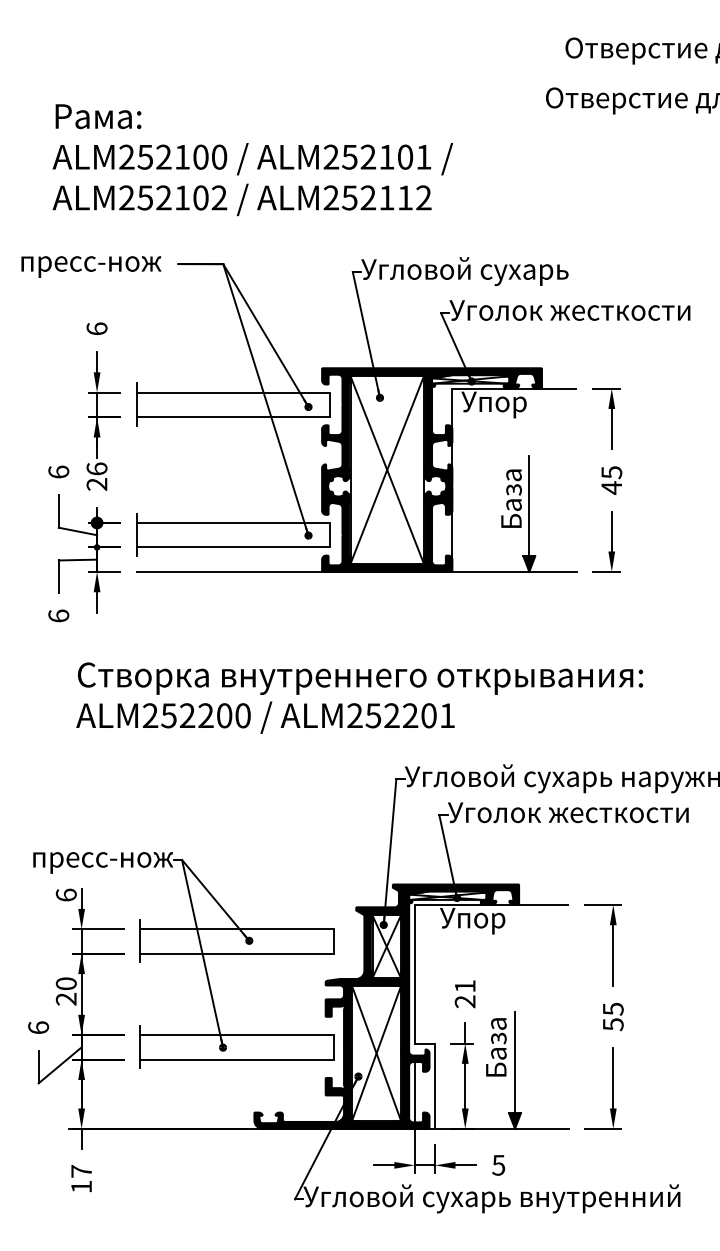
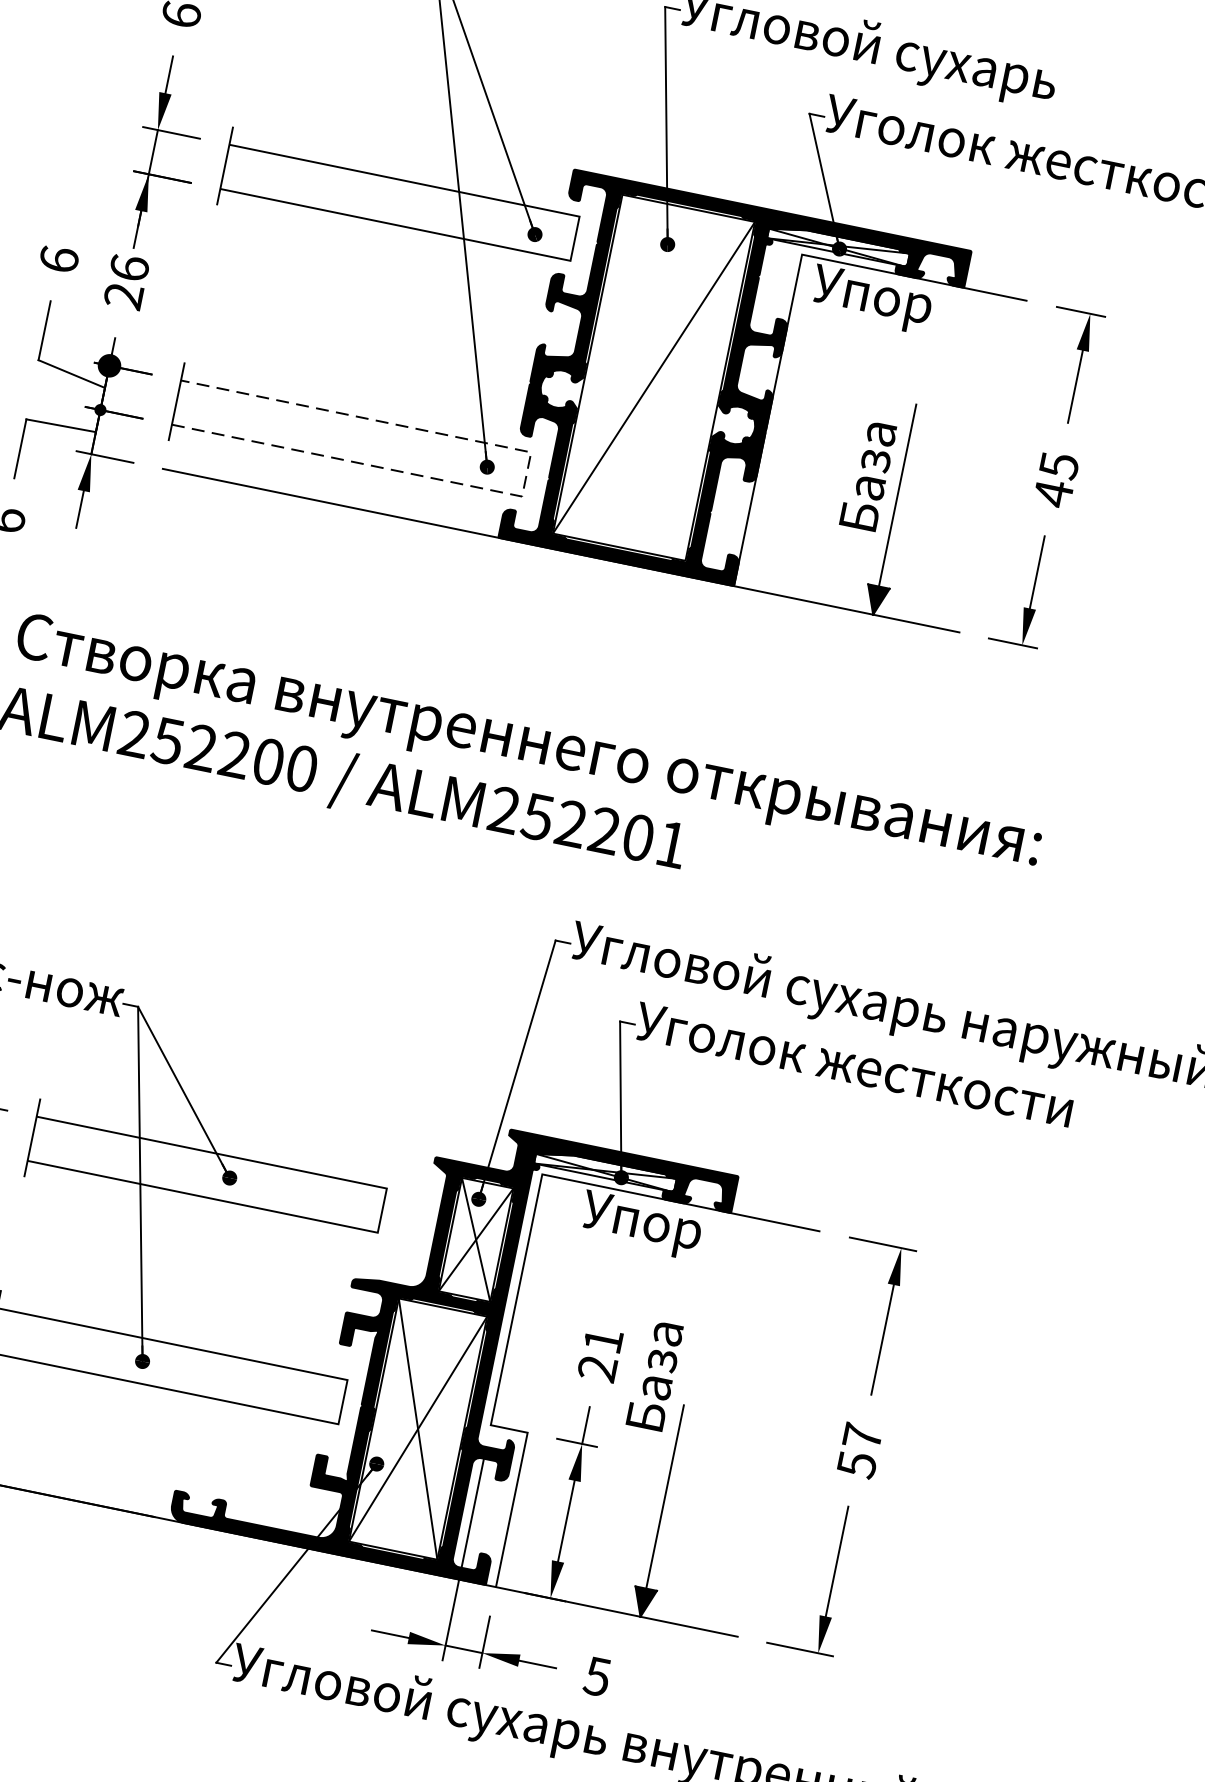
line: (386, 469) -> (652, 376), removed
line: (330, 534) -> (527, 473), solid -> dashed
text: (613, 1008) -> (863, 1435), 55 -> 57
text: (496, 1047) -> (655, 1375), moved

